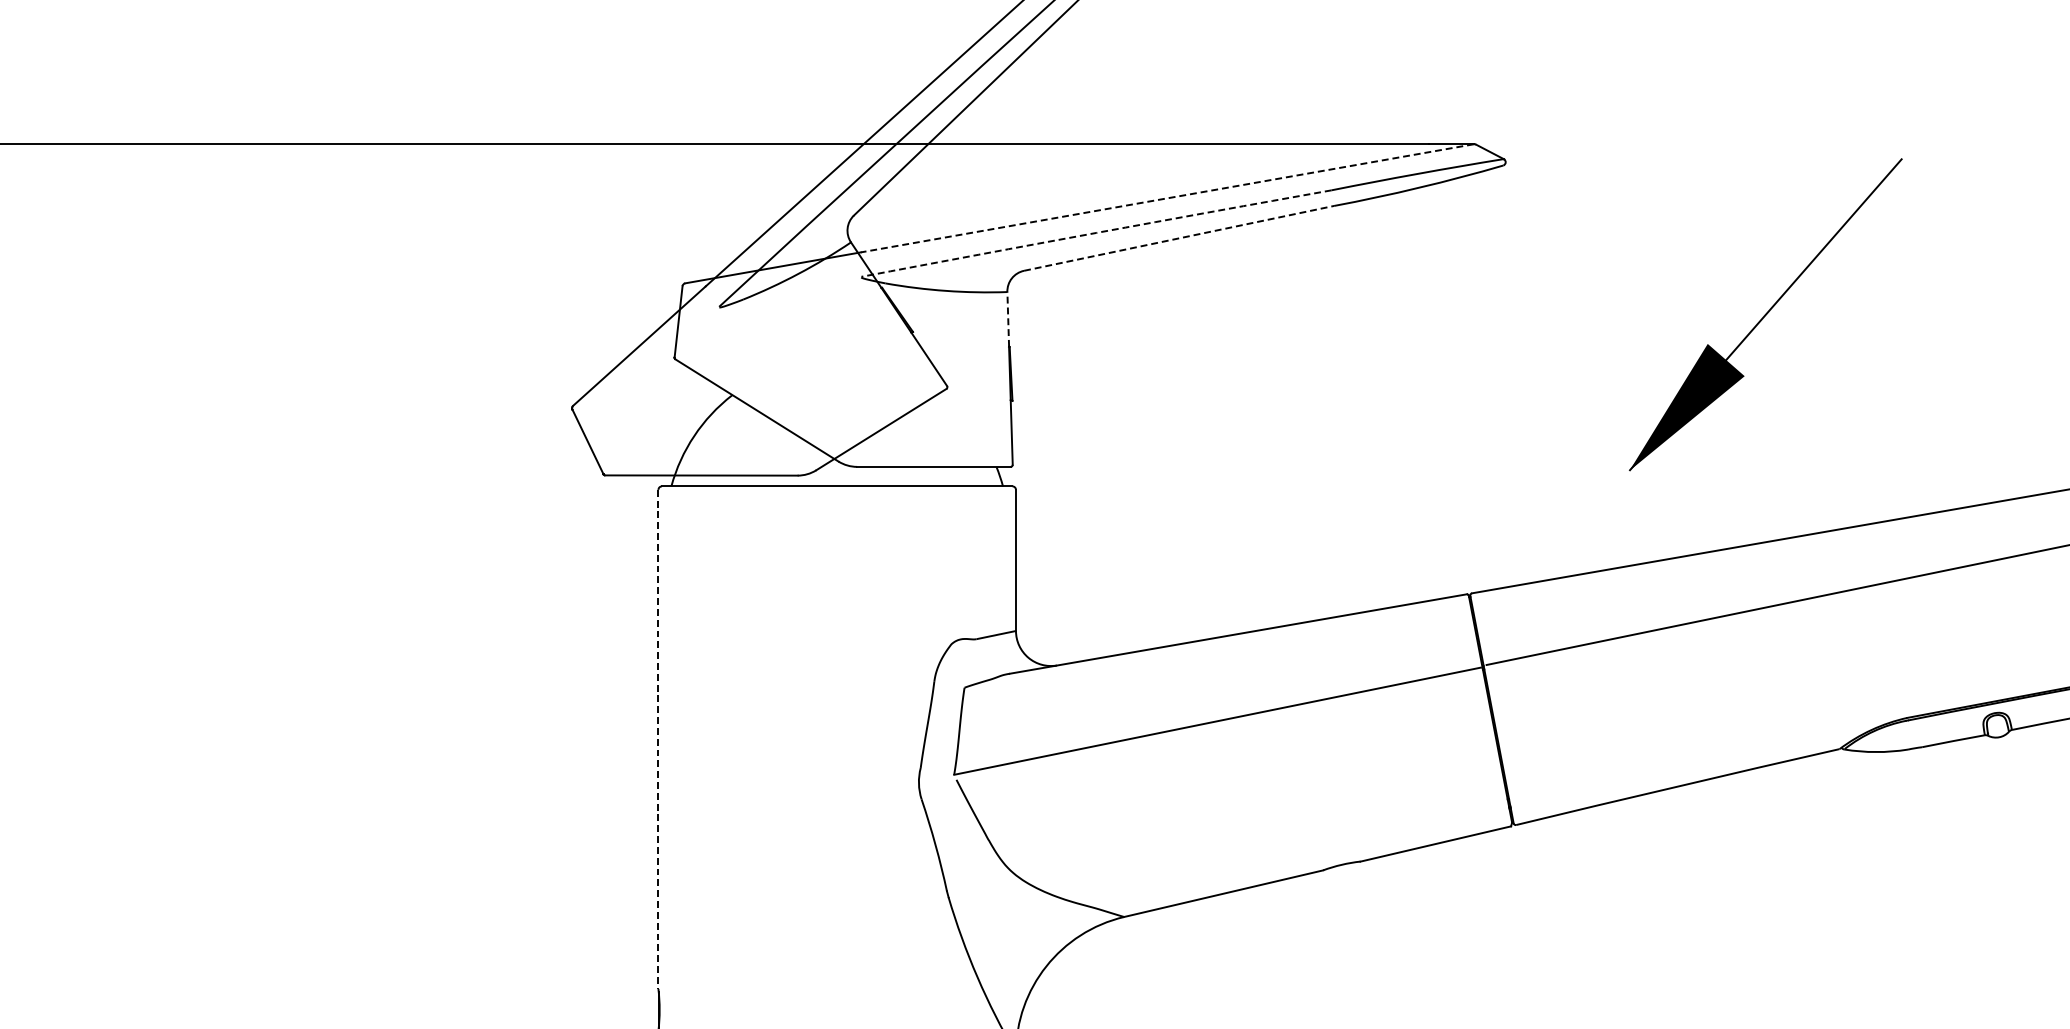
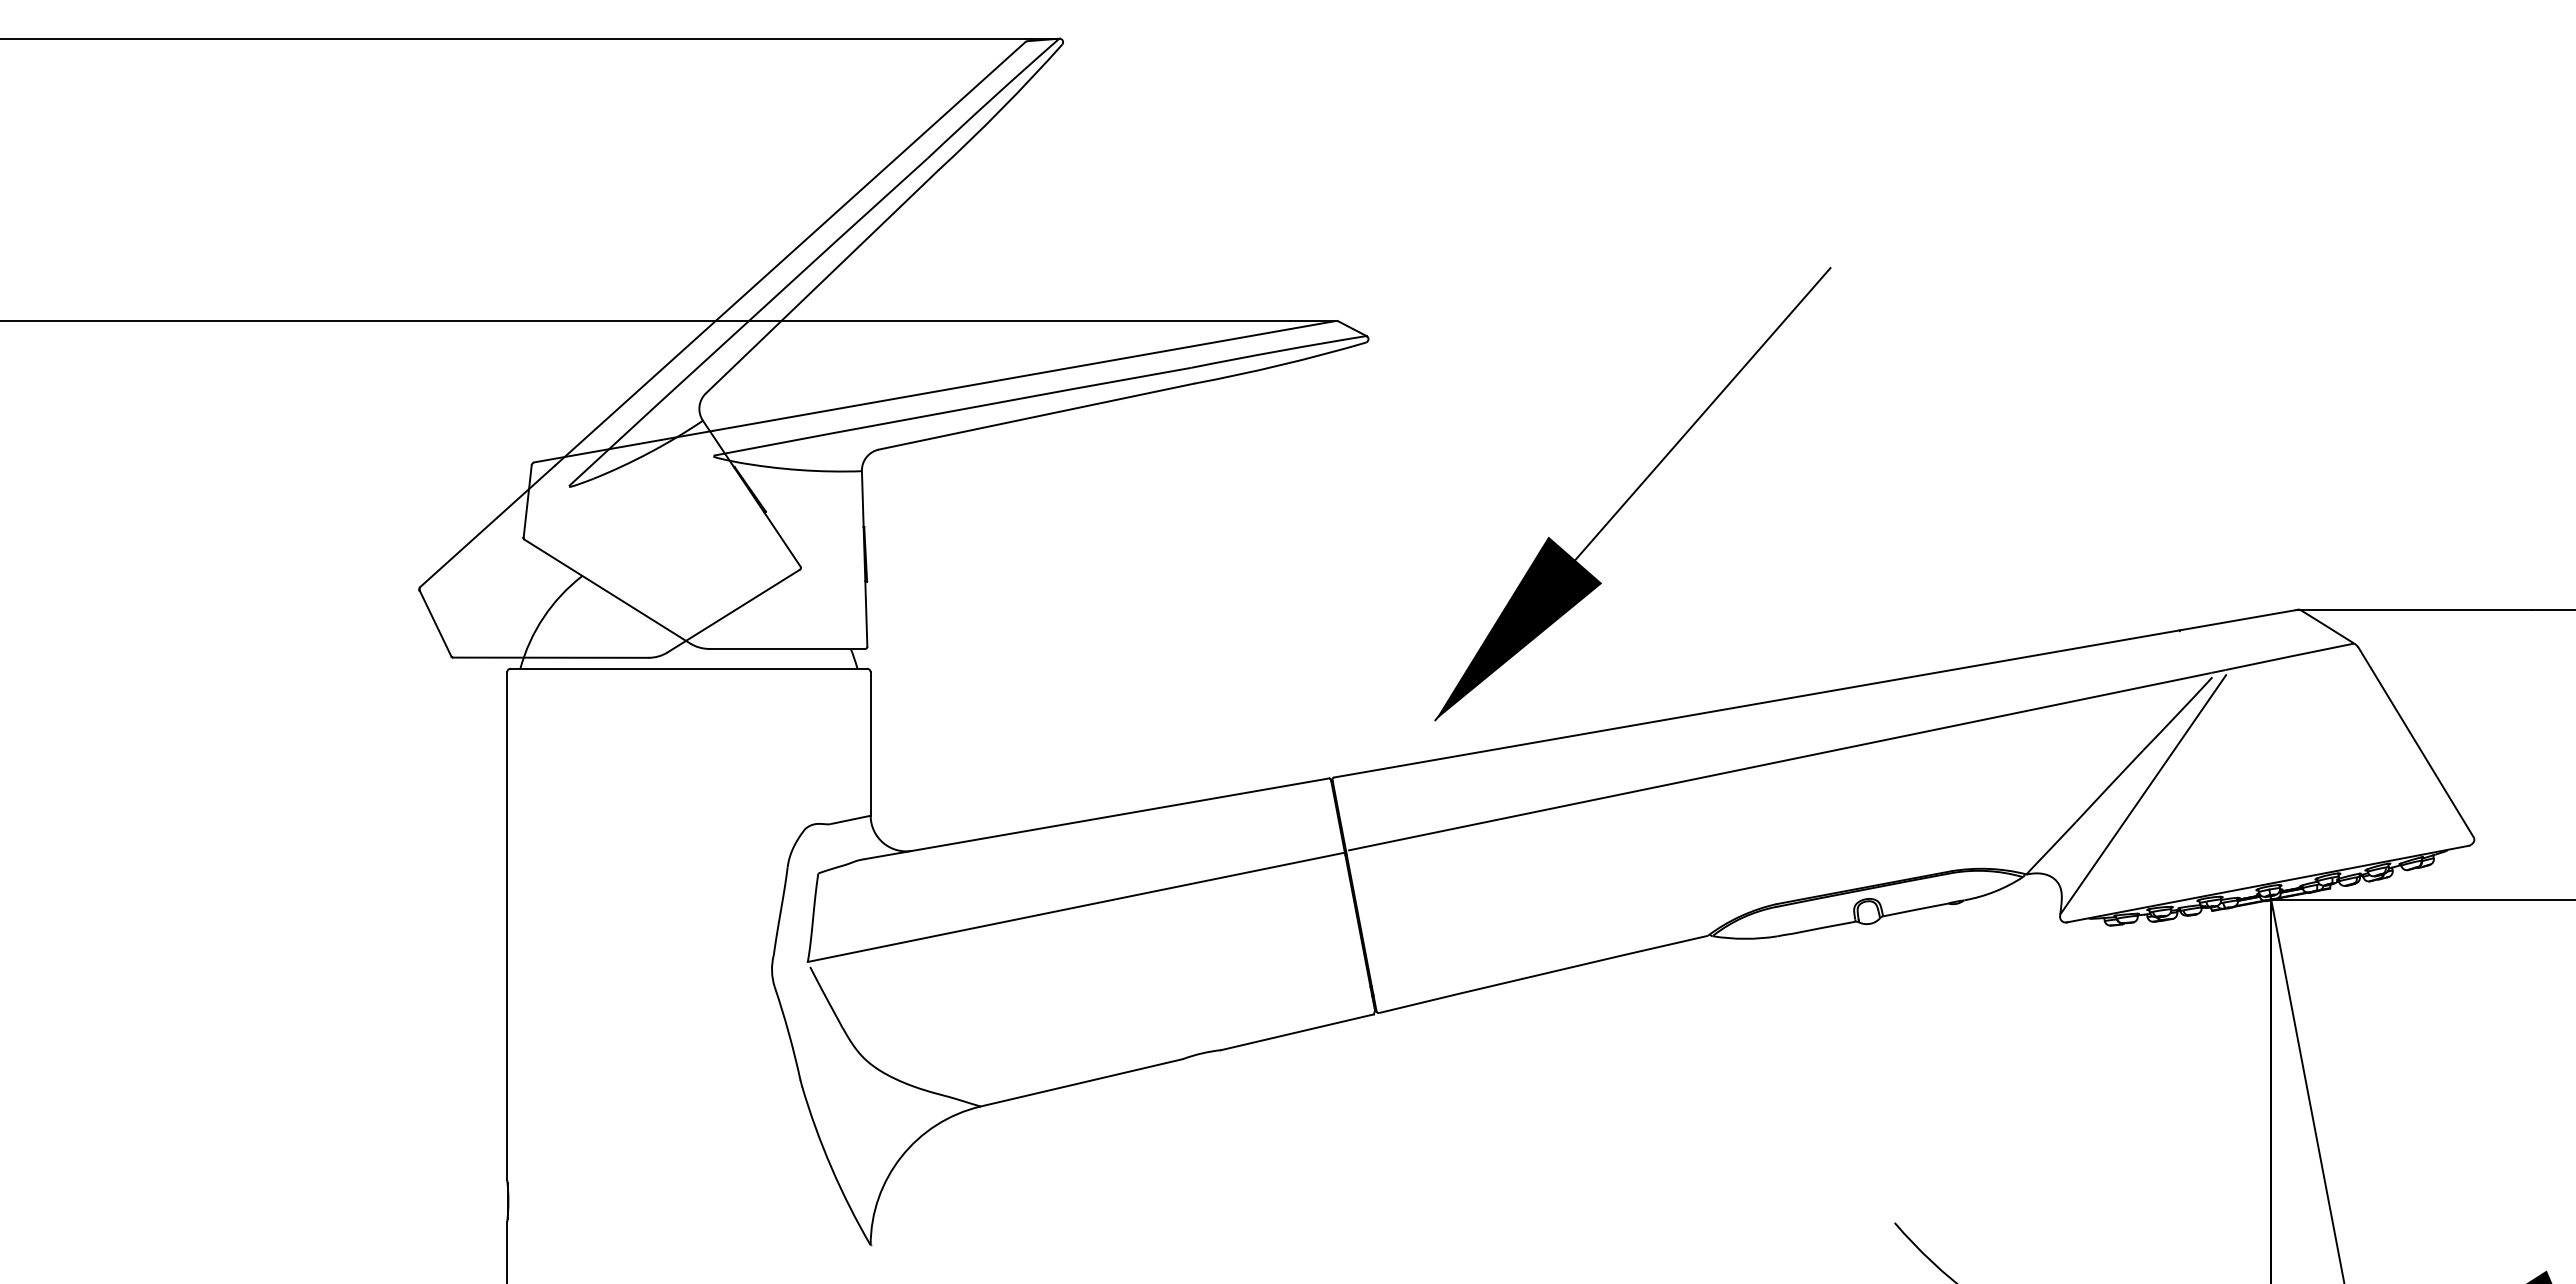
line: (1167, 198) -> (1024, 376), dashed -> solid
arc: (1096, 233) -> (952, 411), dashed -> solid
line: (1179, 238) -> (1036, 416), dashed -> solid
part: (1765, 314) -> (1632, 494), size x1.43
line: (1007, 319) -> (862, 499), dashed -> solid
line: (658, 738) -> (507, 925), dashed -> solid

